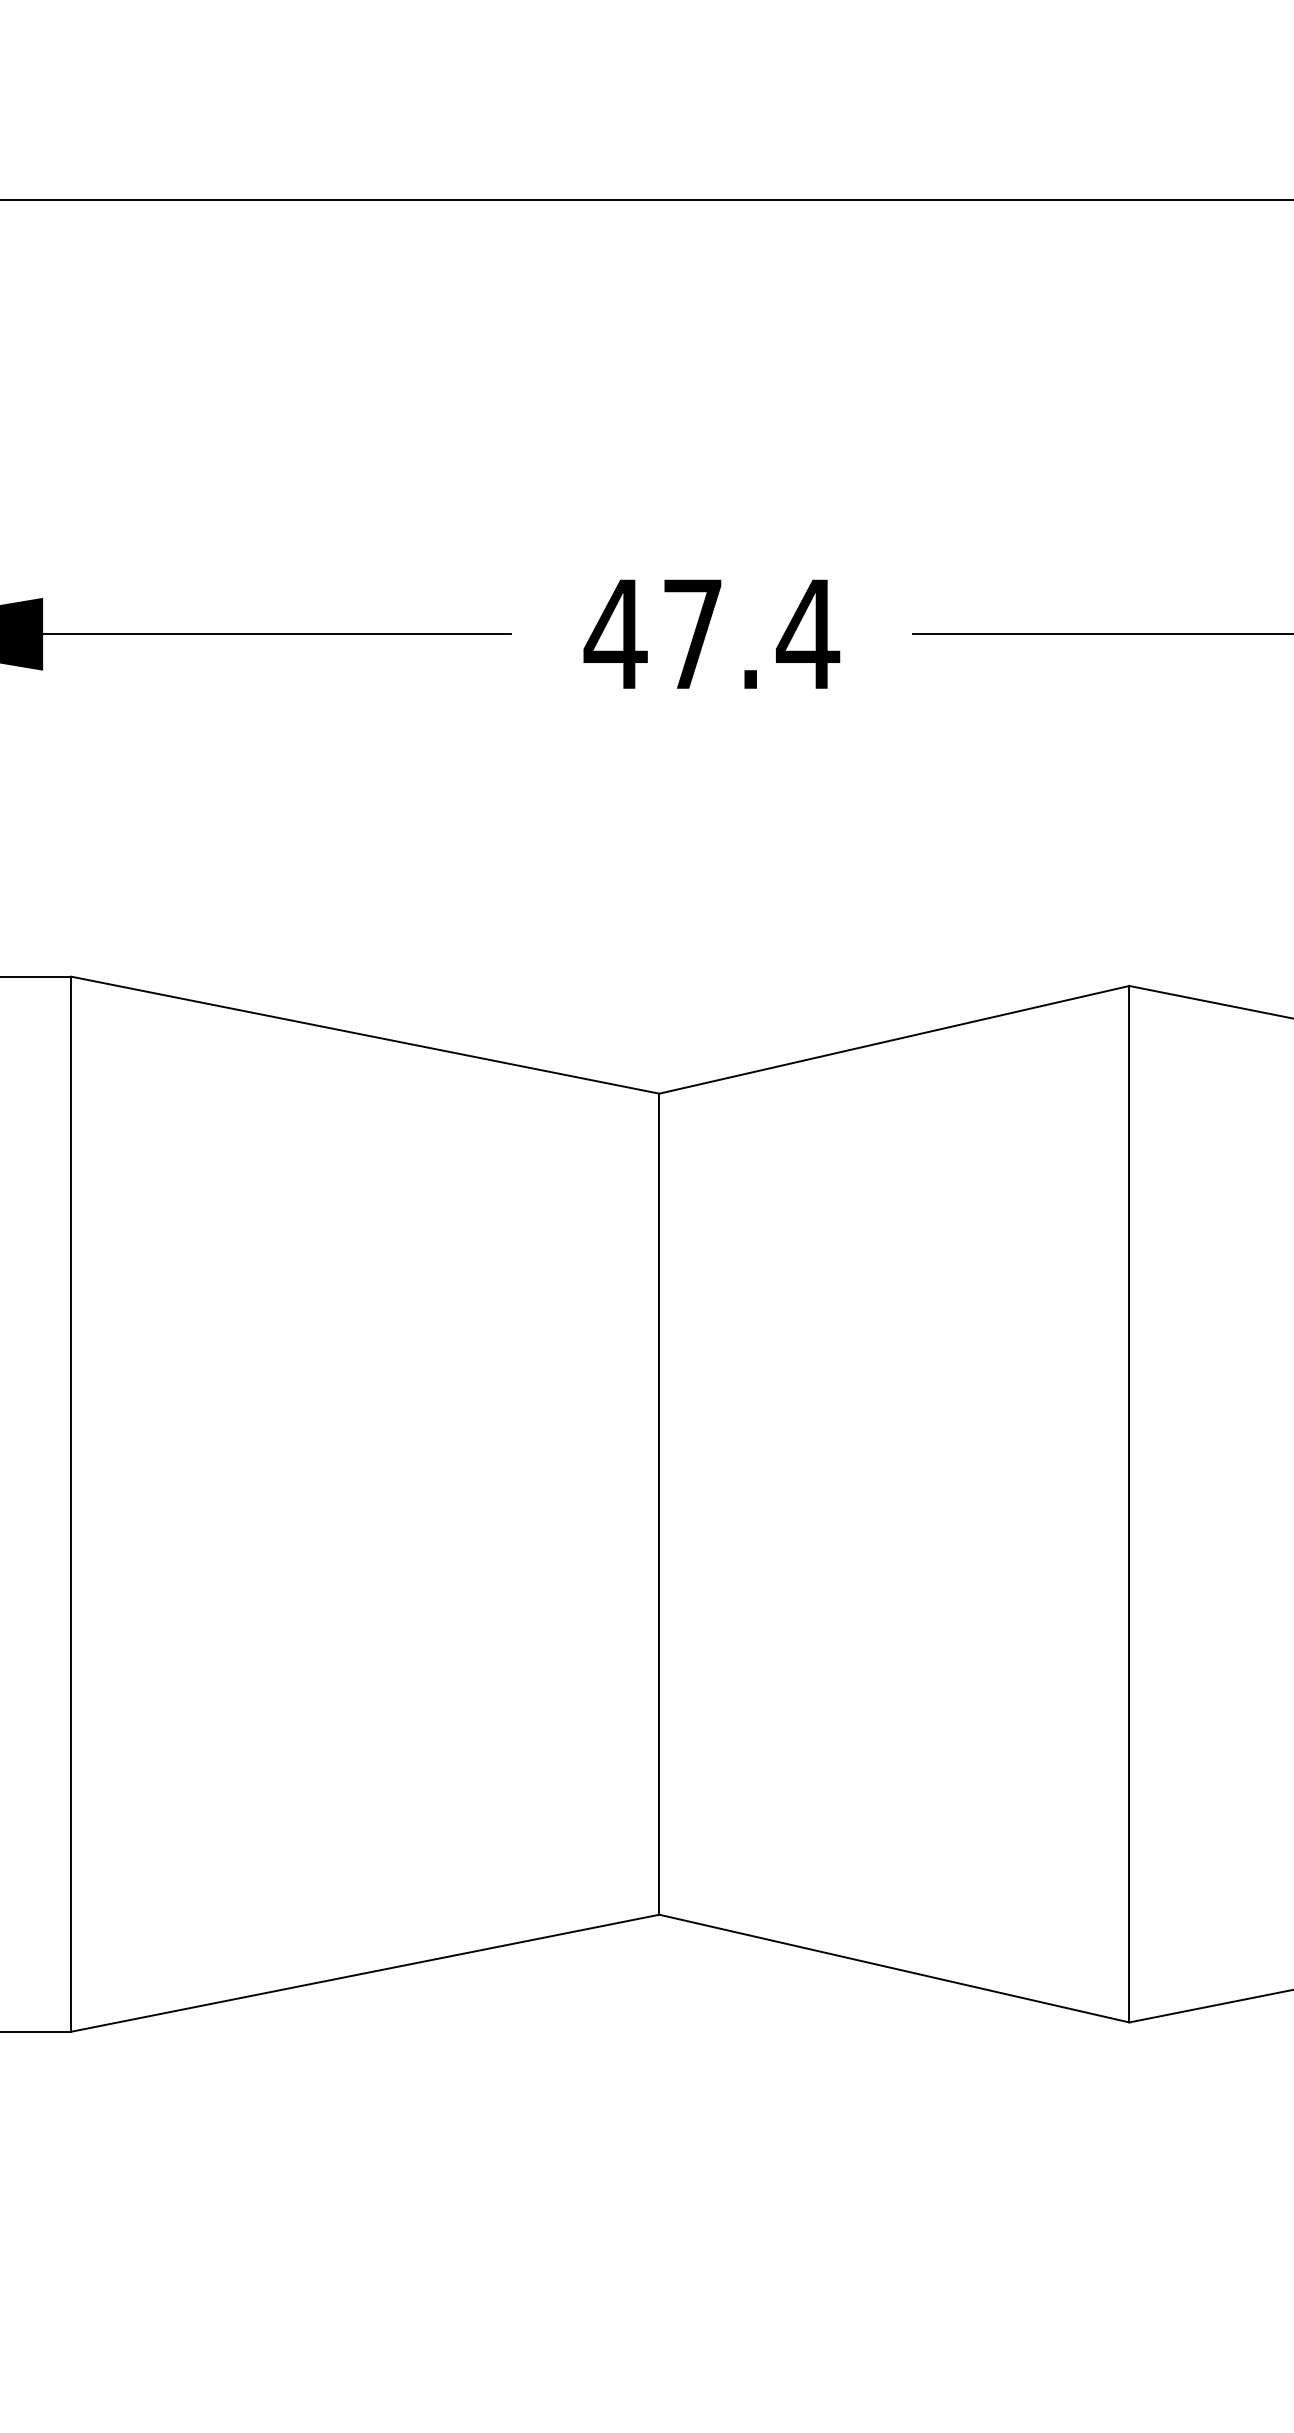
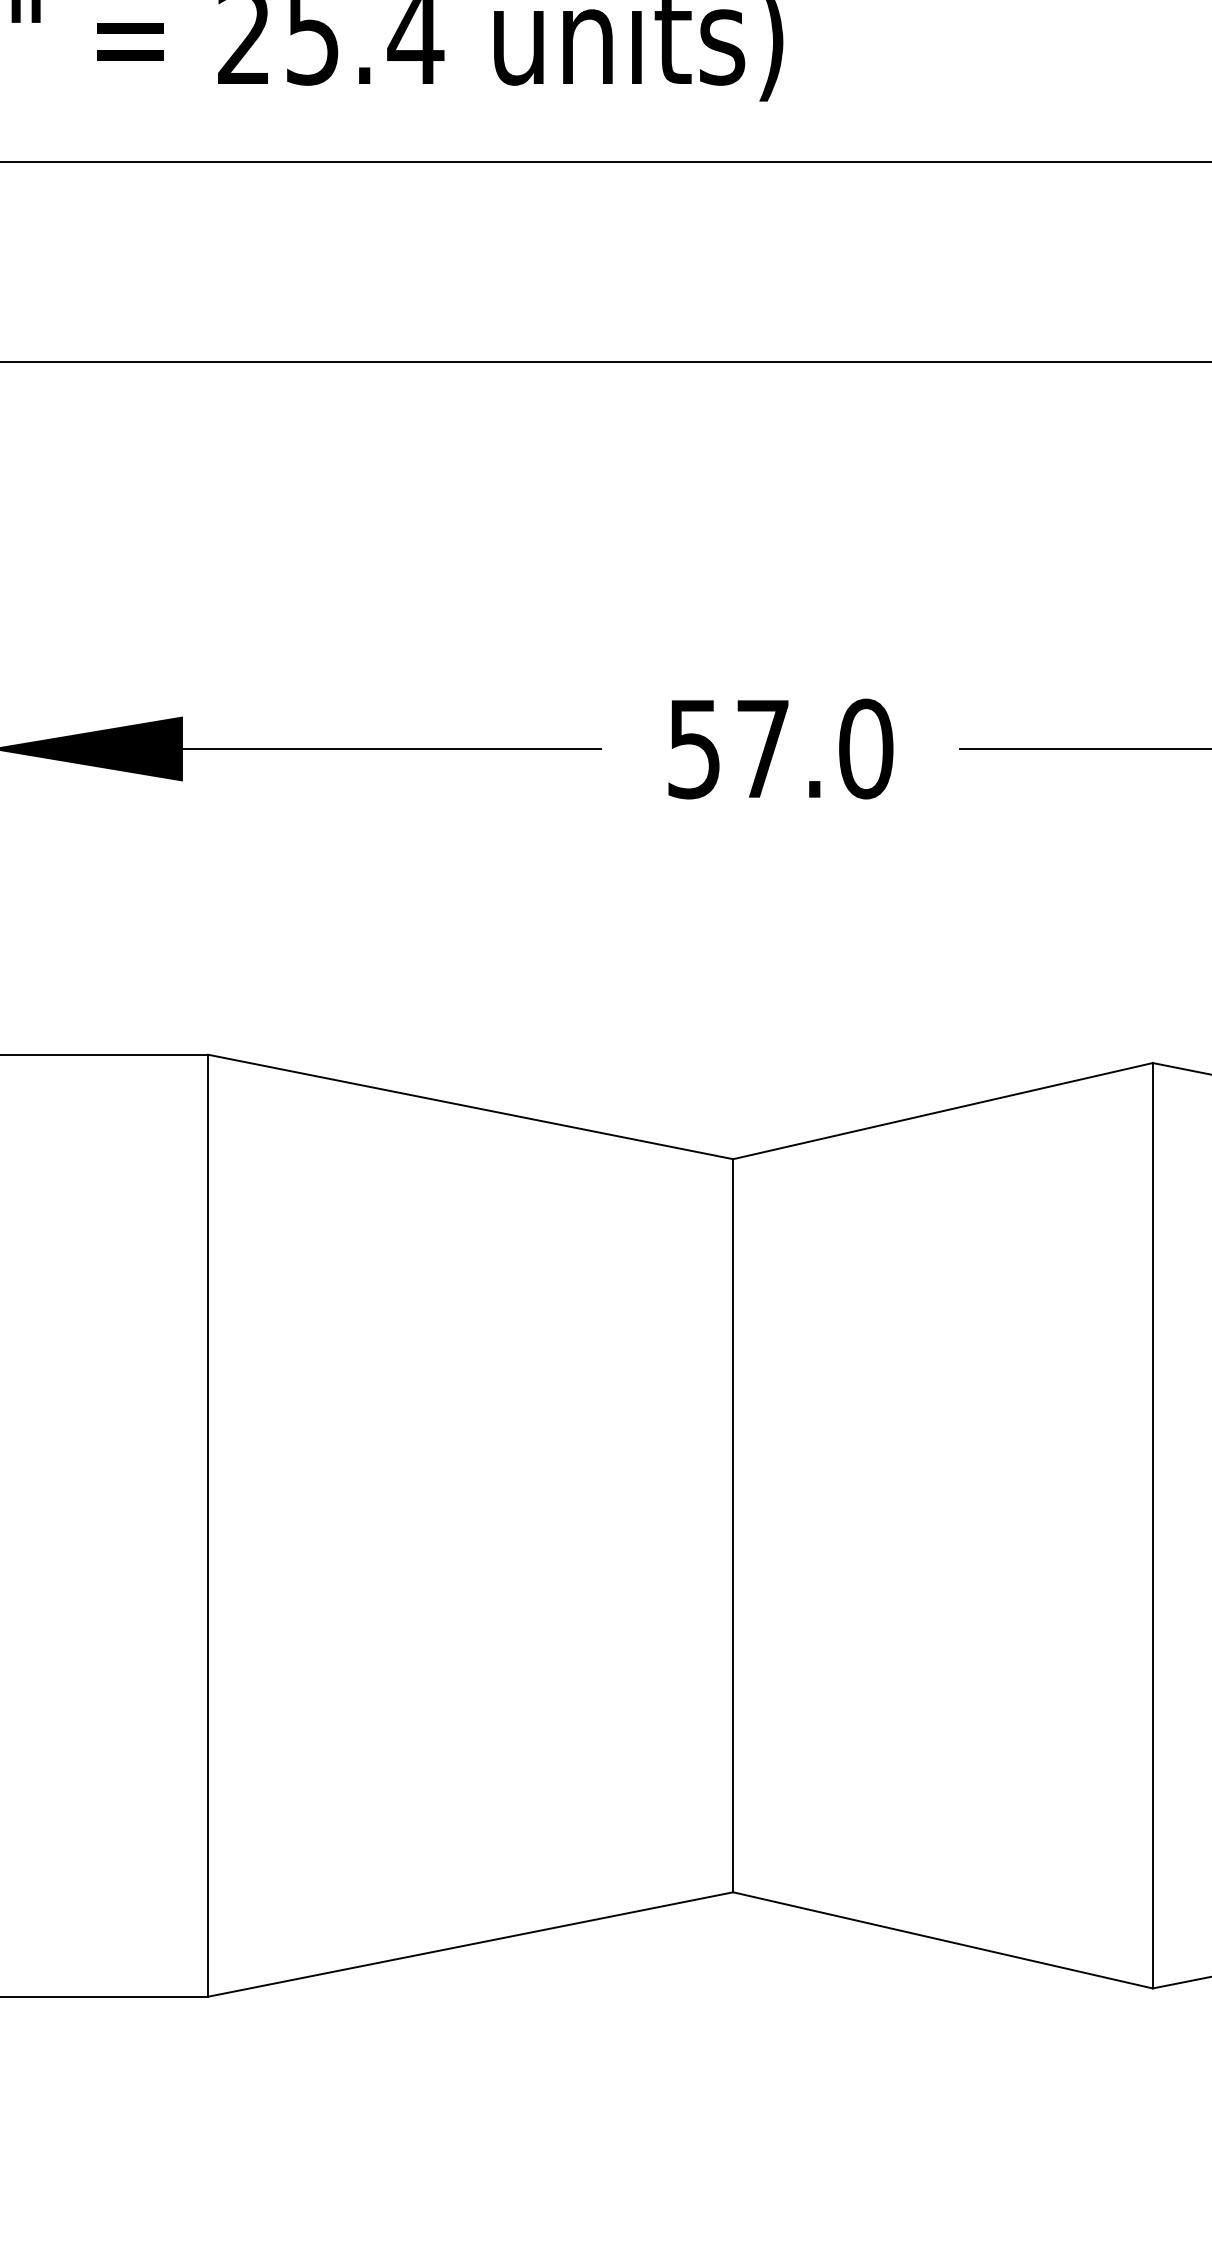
text: (711, 633) -> (779, 748), 47.4 -> 57.0

